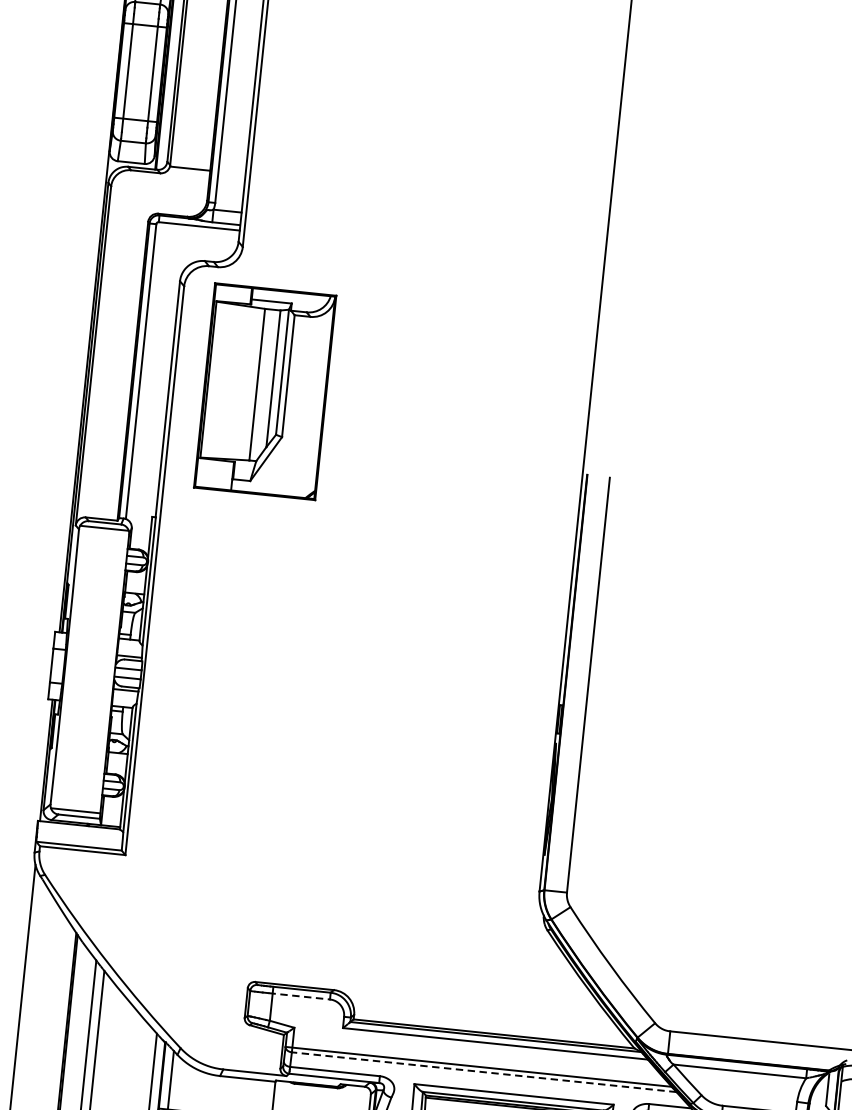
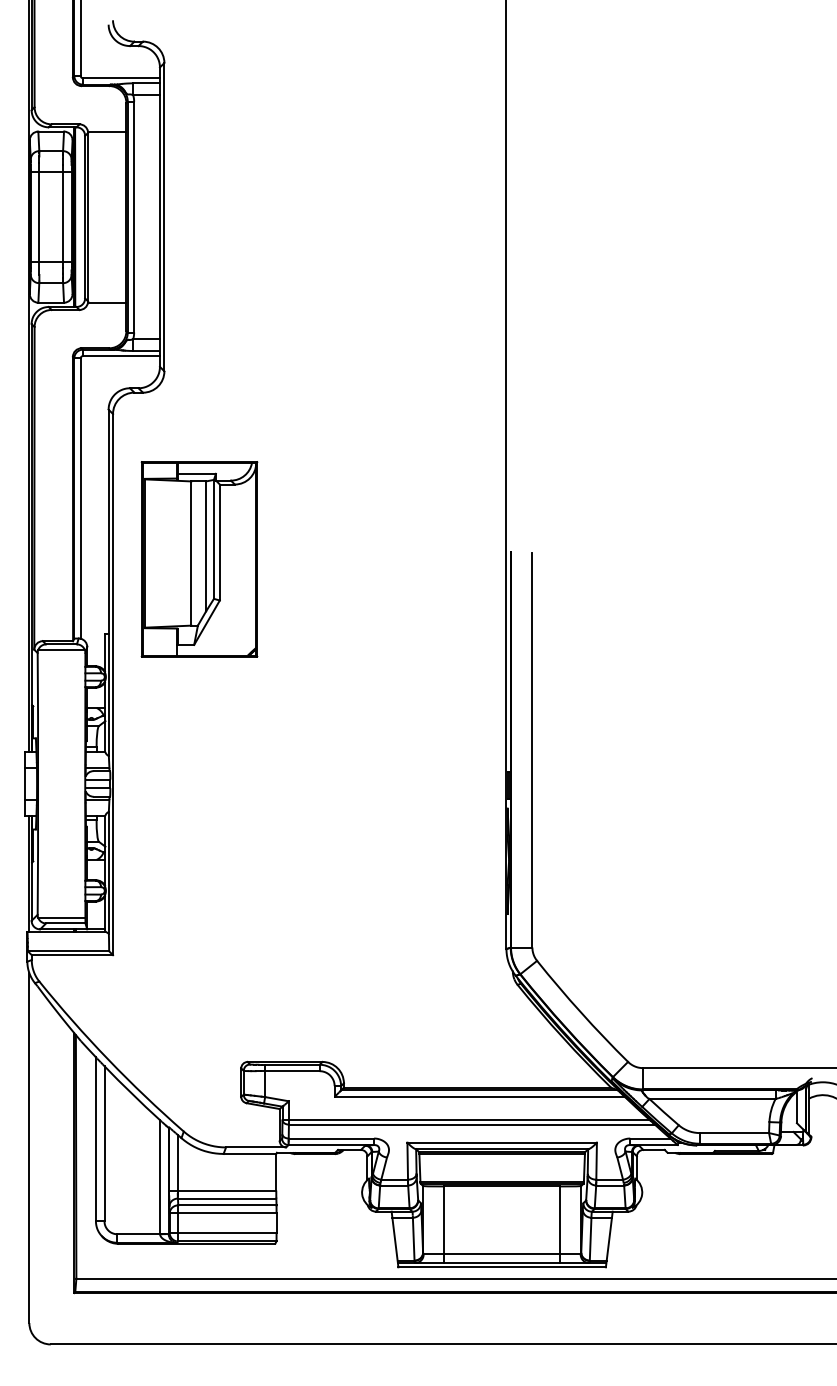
part: (265, 391) -> (199, 559), moved
line: (299, 996) -> (290, 1071), dashed -> solid
line: (483, 1072) -> (471, 1124), dashed -> solid

